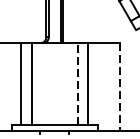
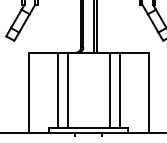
line: (77, 83) -> (109, 89), dashed -> solid
line: (119, 87) -> (148, 93), dashed -> solid

